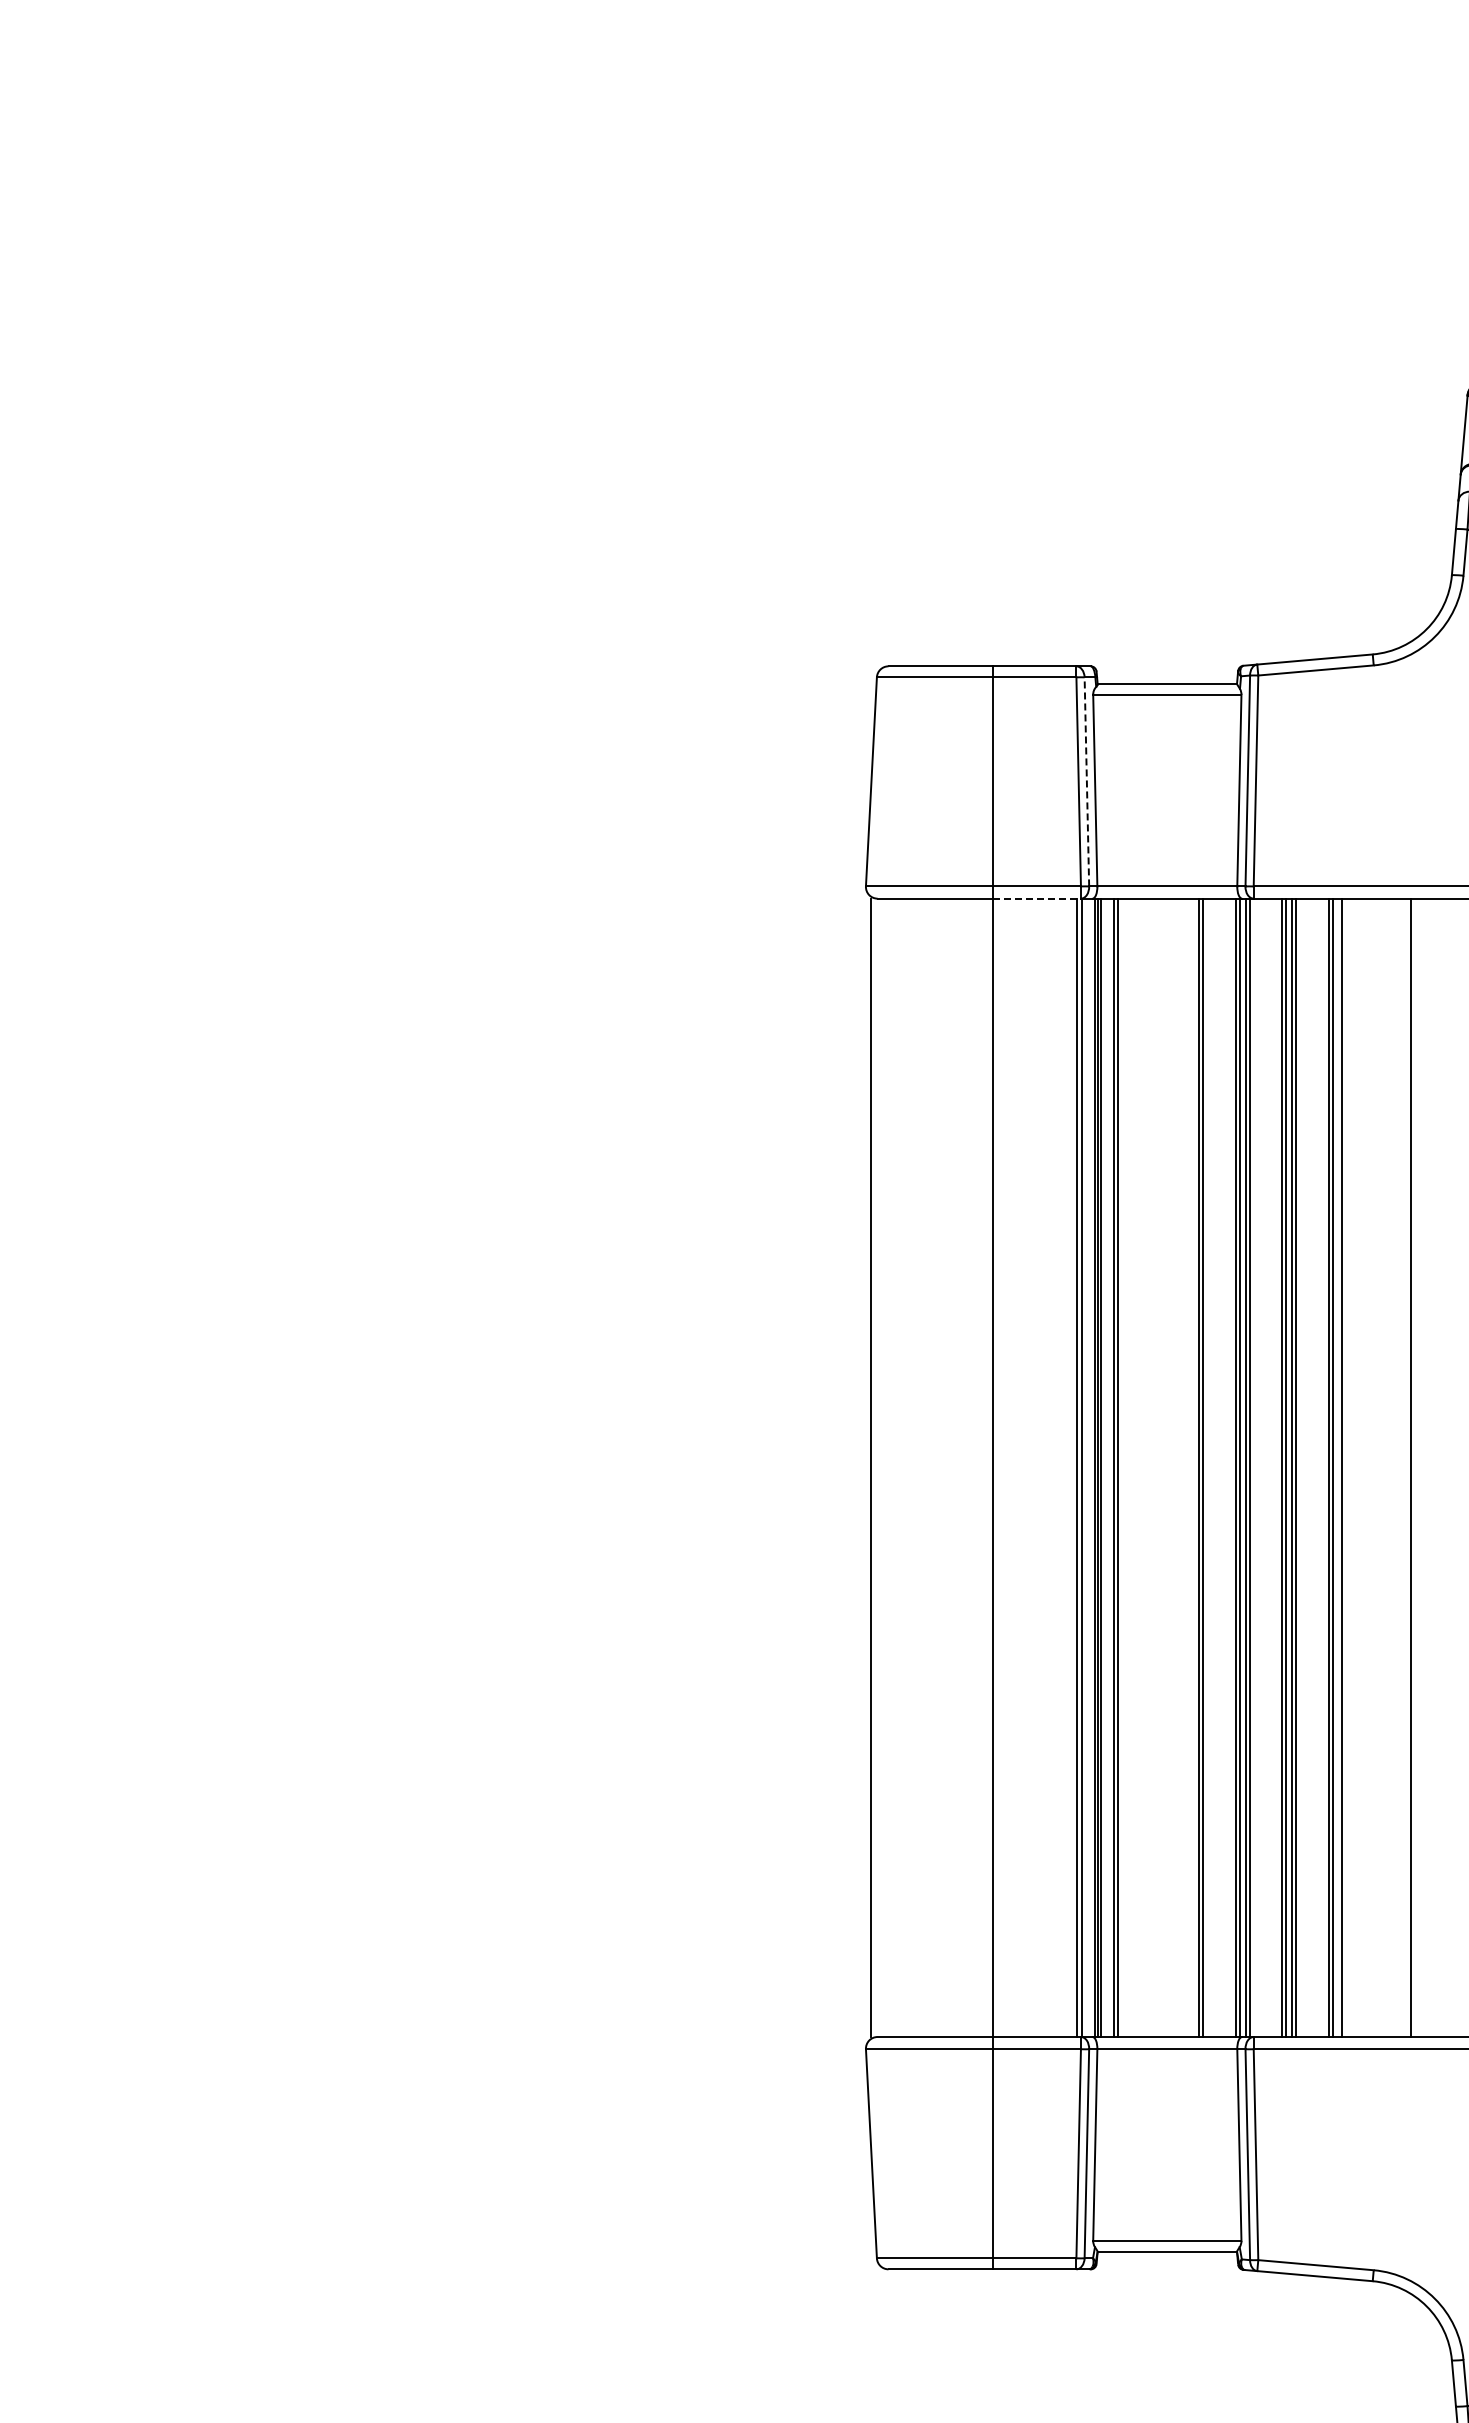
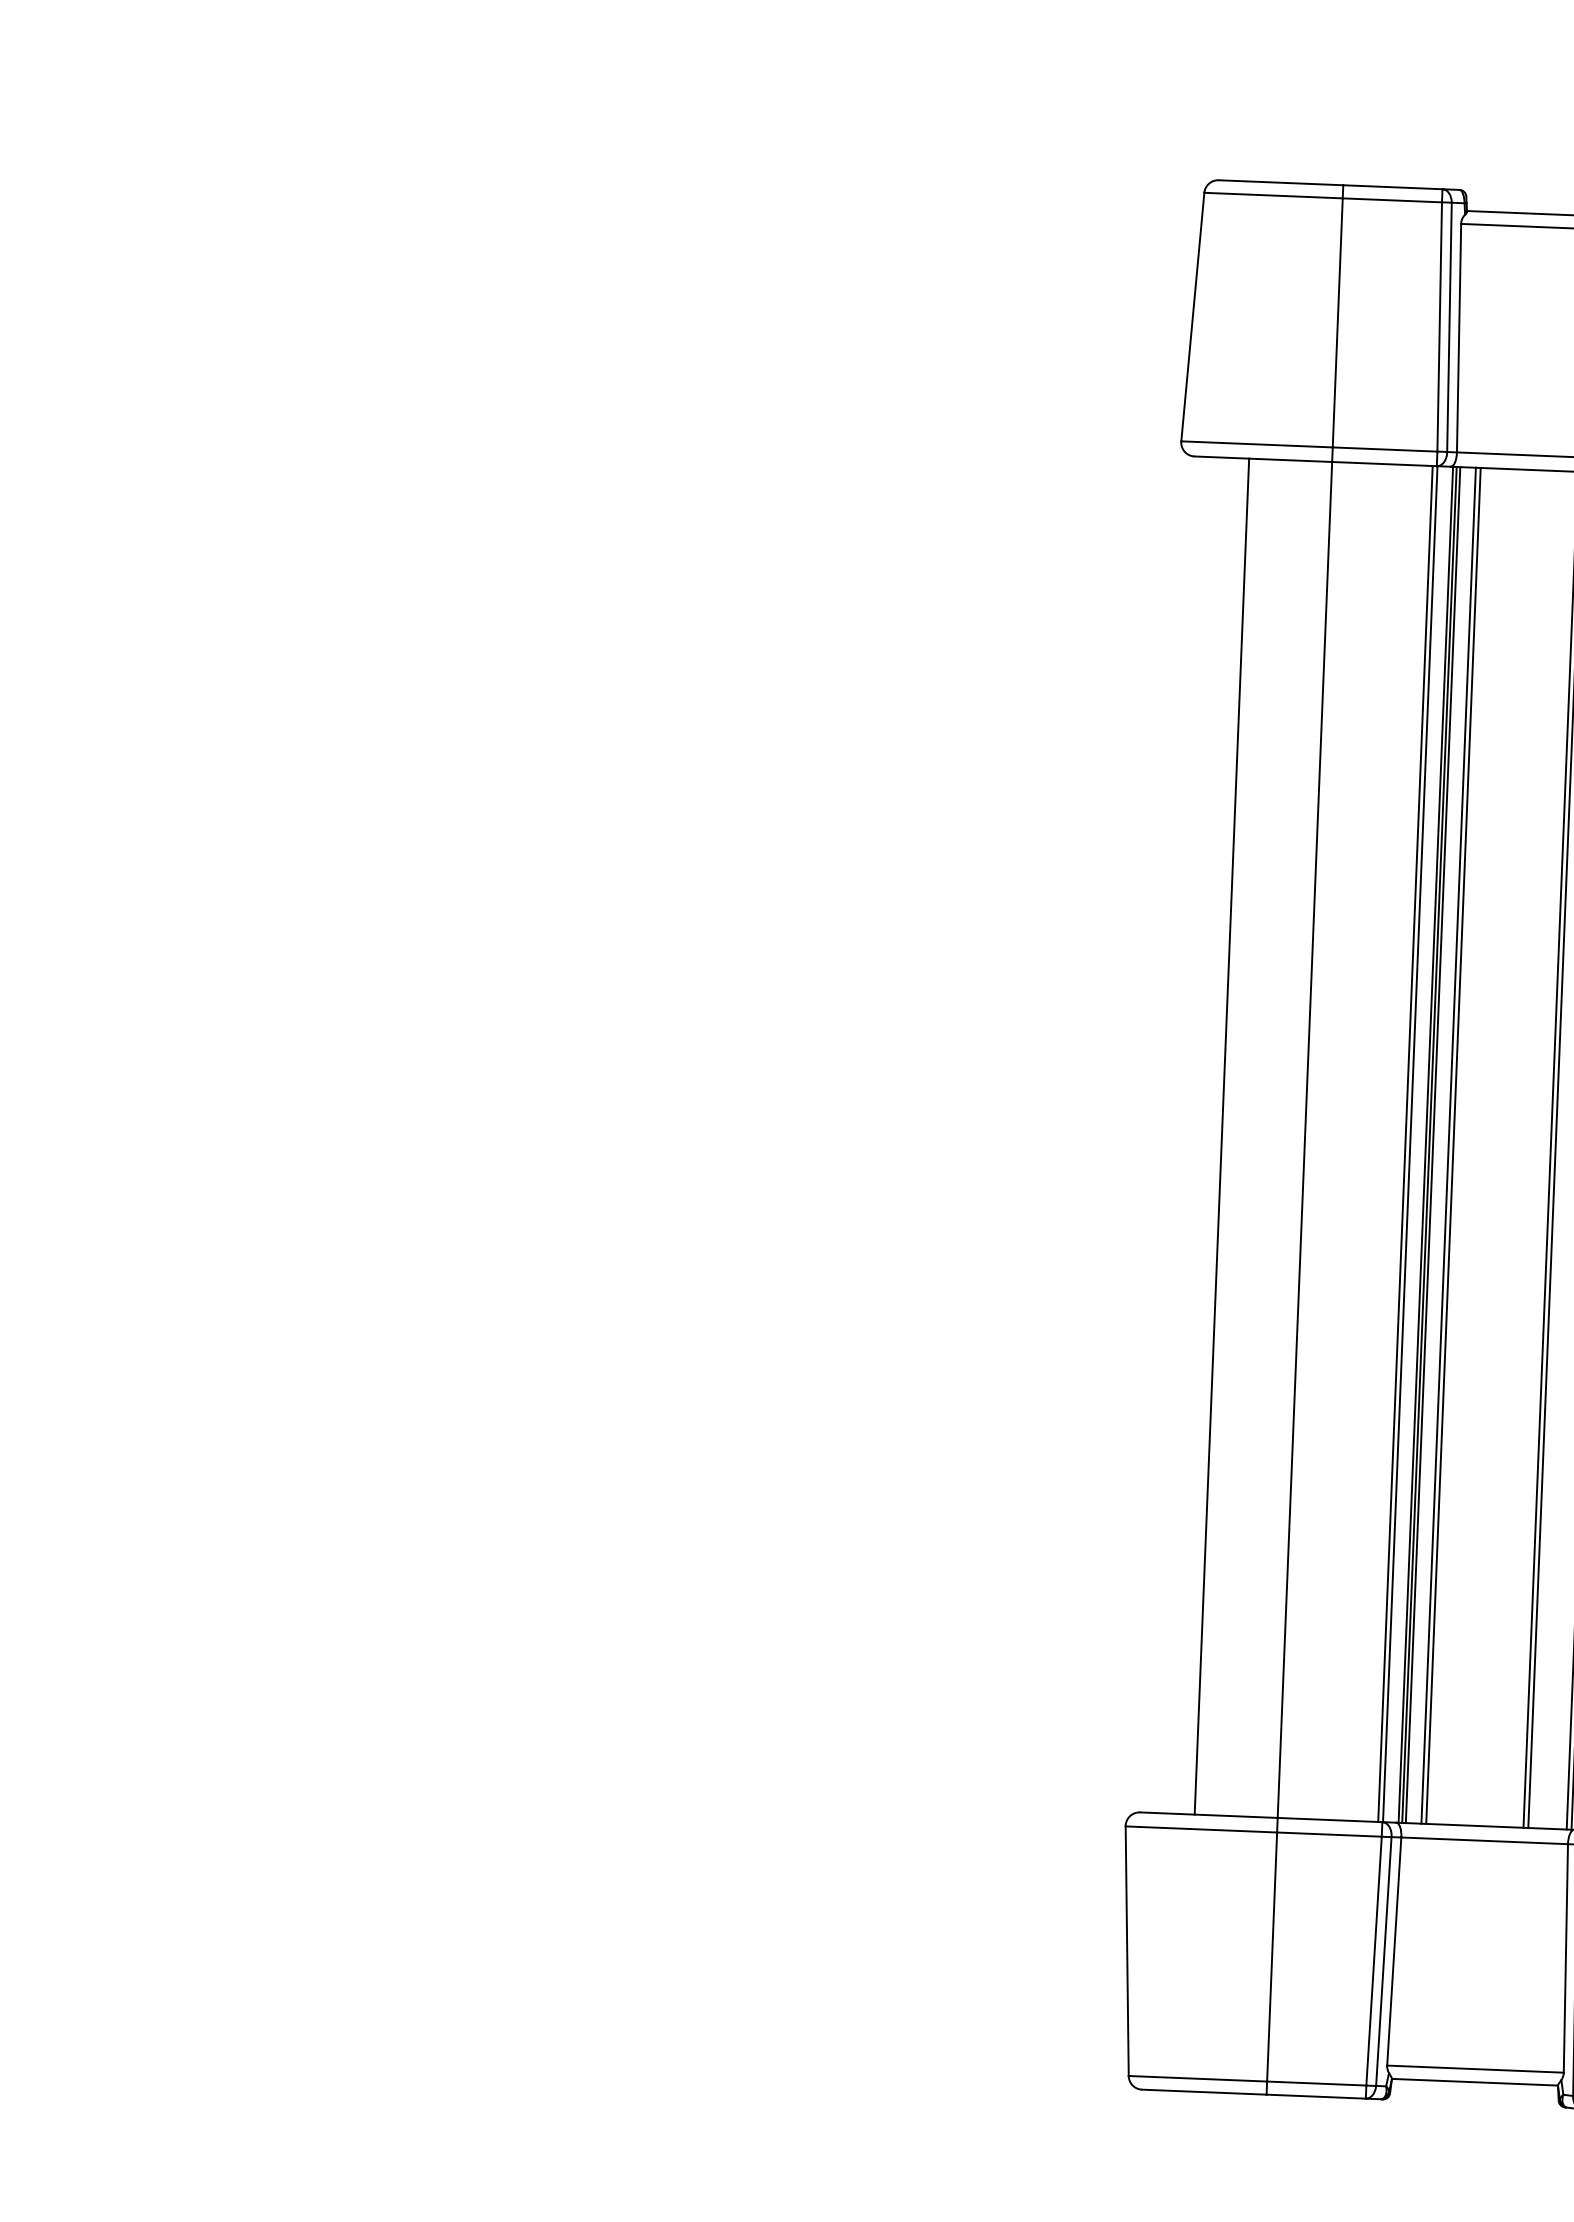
line: (1086, 781) -> (1449, 326), dashed -> solid
line: (1037, 898) -> (1385, 463), dashed -> solid
line: (871, 1467) -> (1222, 1136), moved

